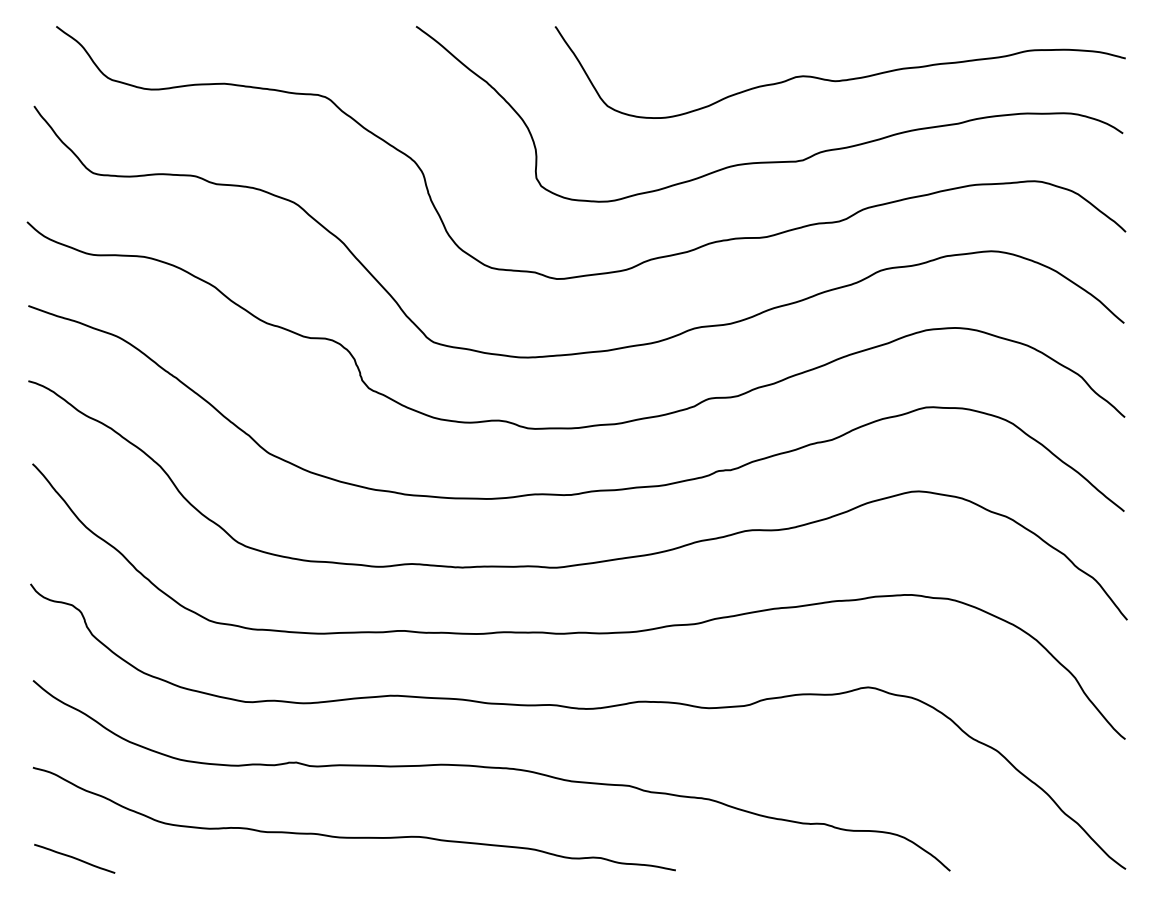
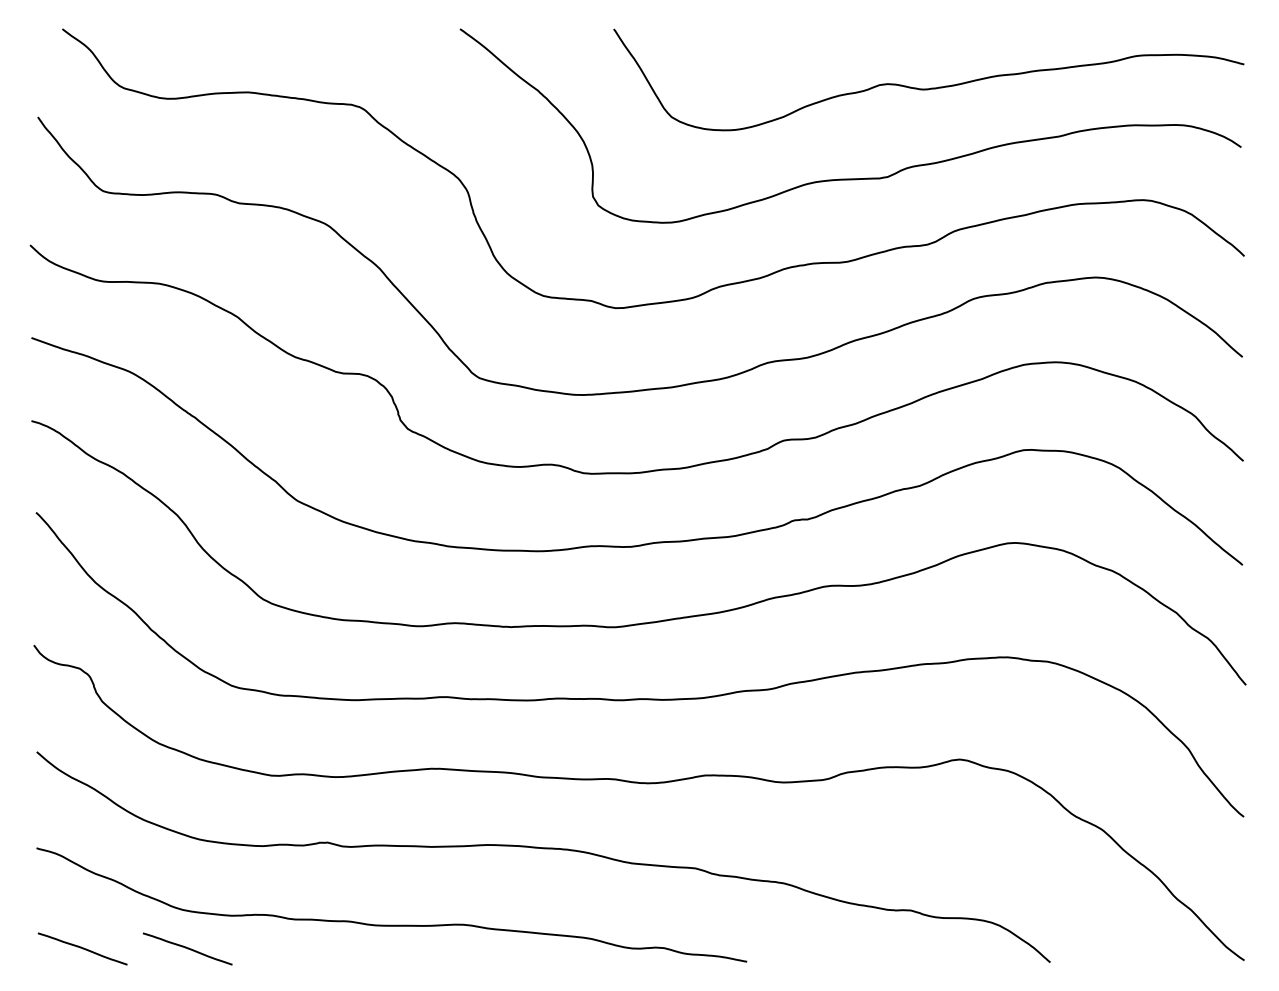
line: (169, 858) -> (187, 948), added

